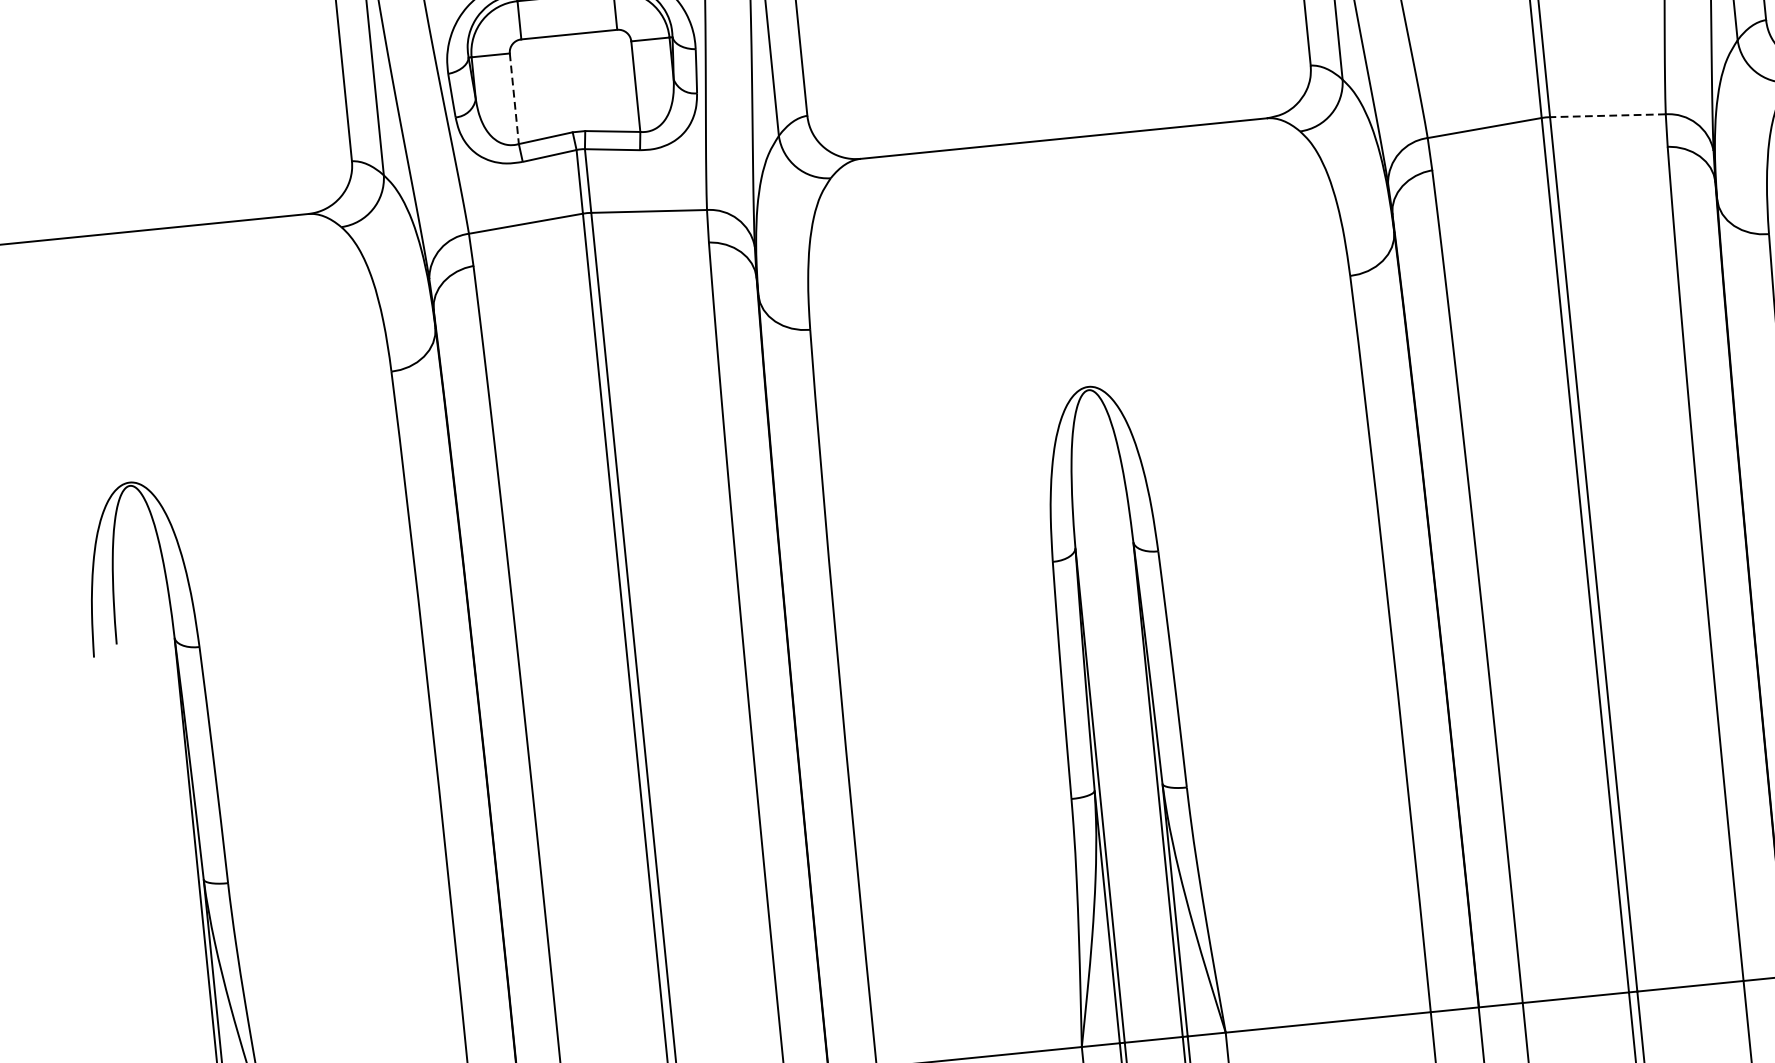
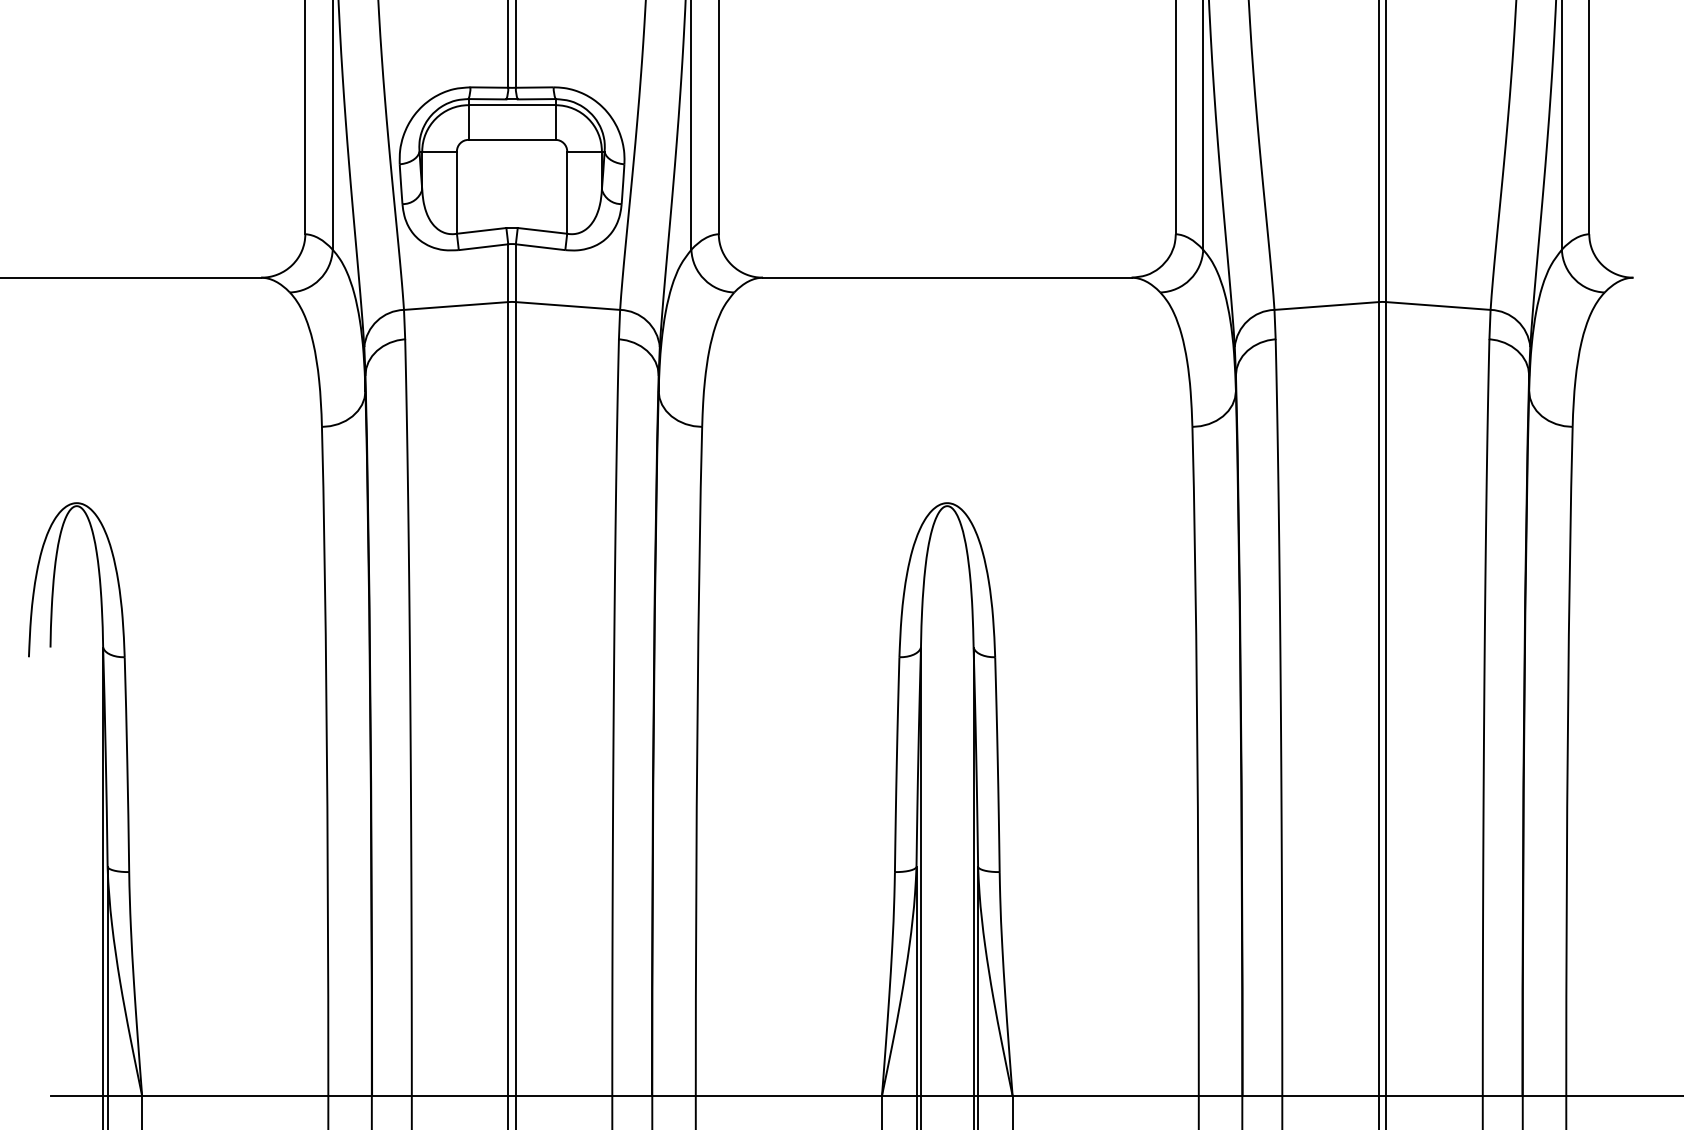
line: (513, 99) -> (456, 193), dashed -> solid
line: (1606, 115) -> (1437, 305), dashed -> solid

